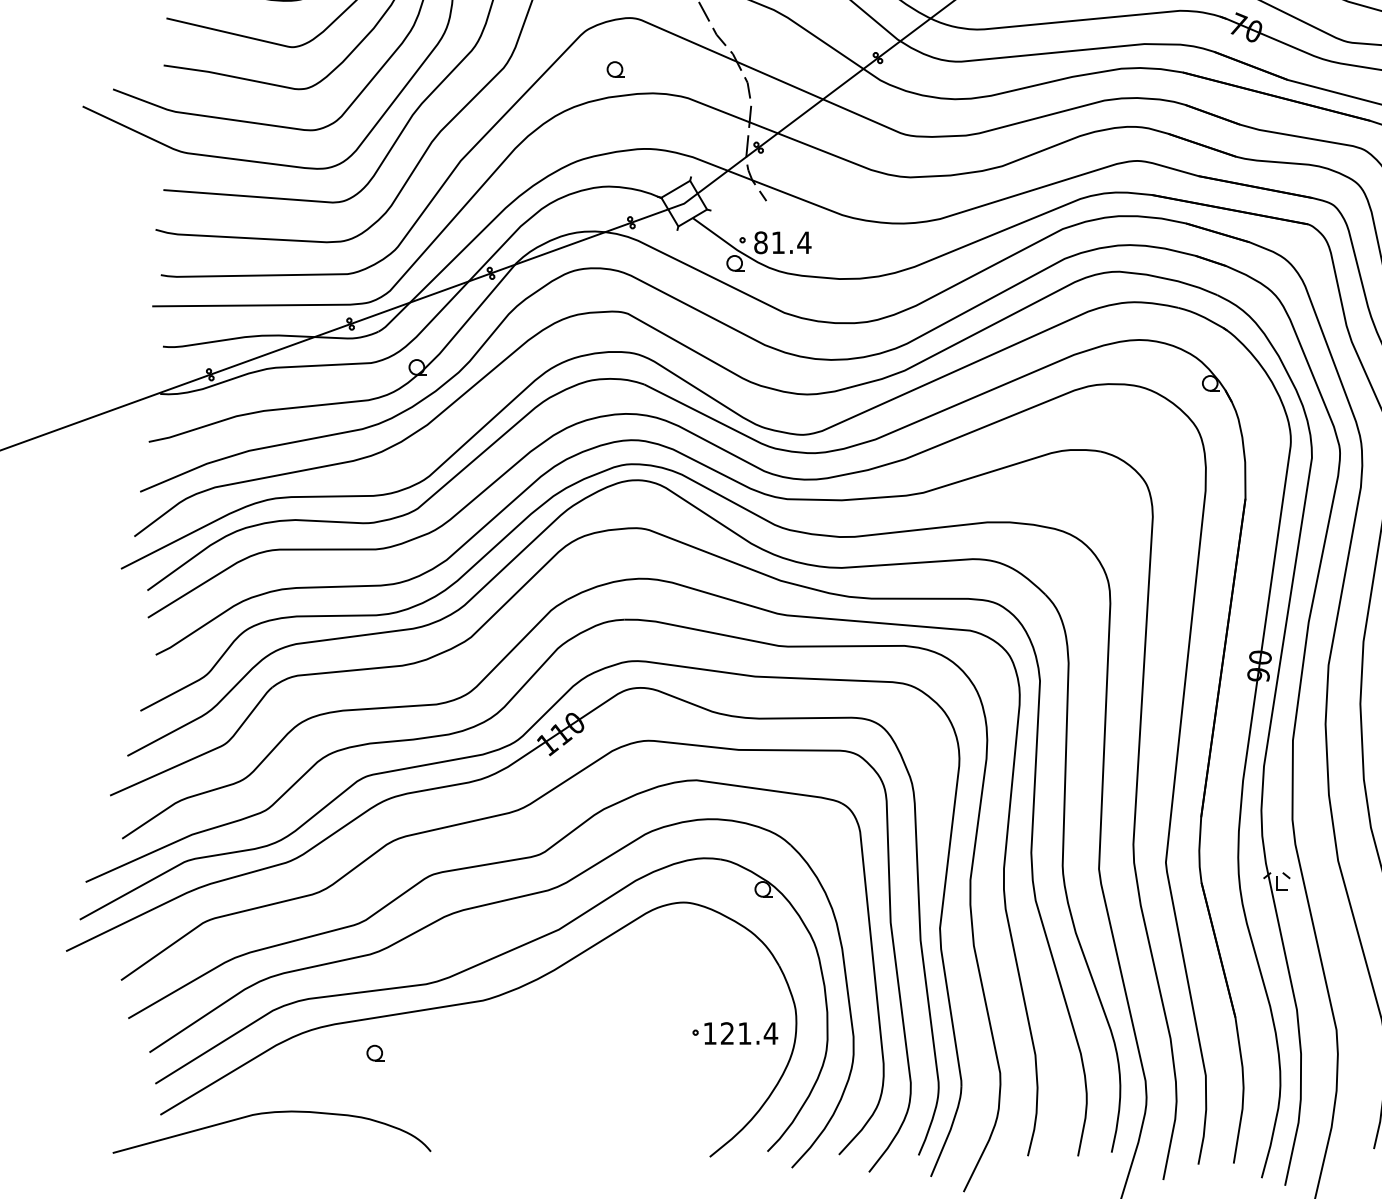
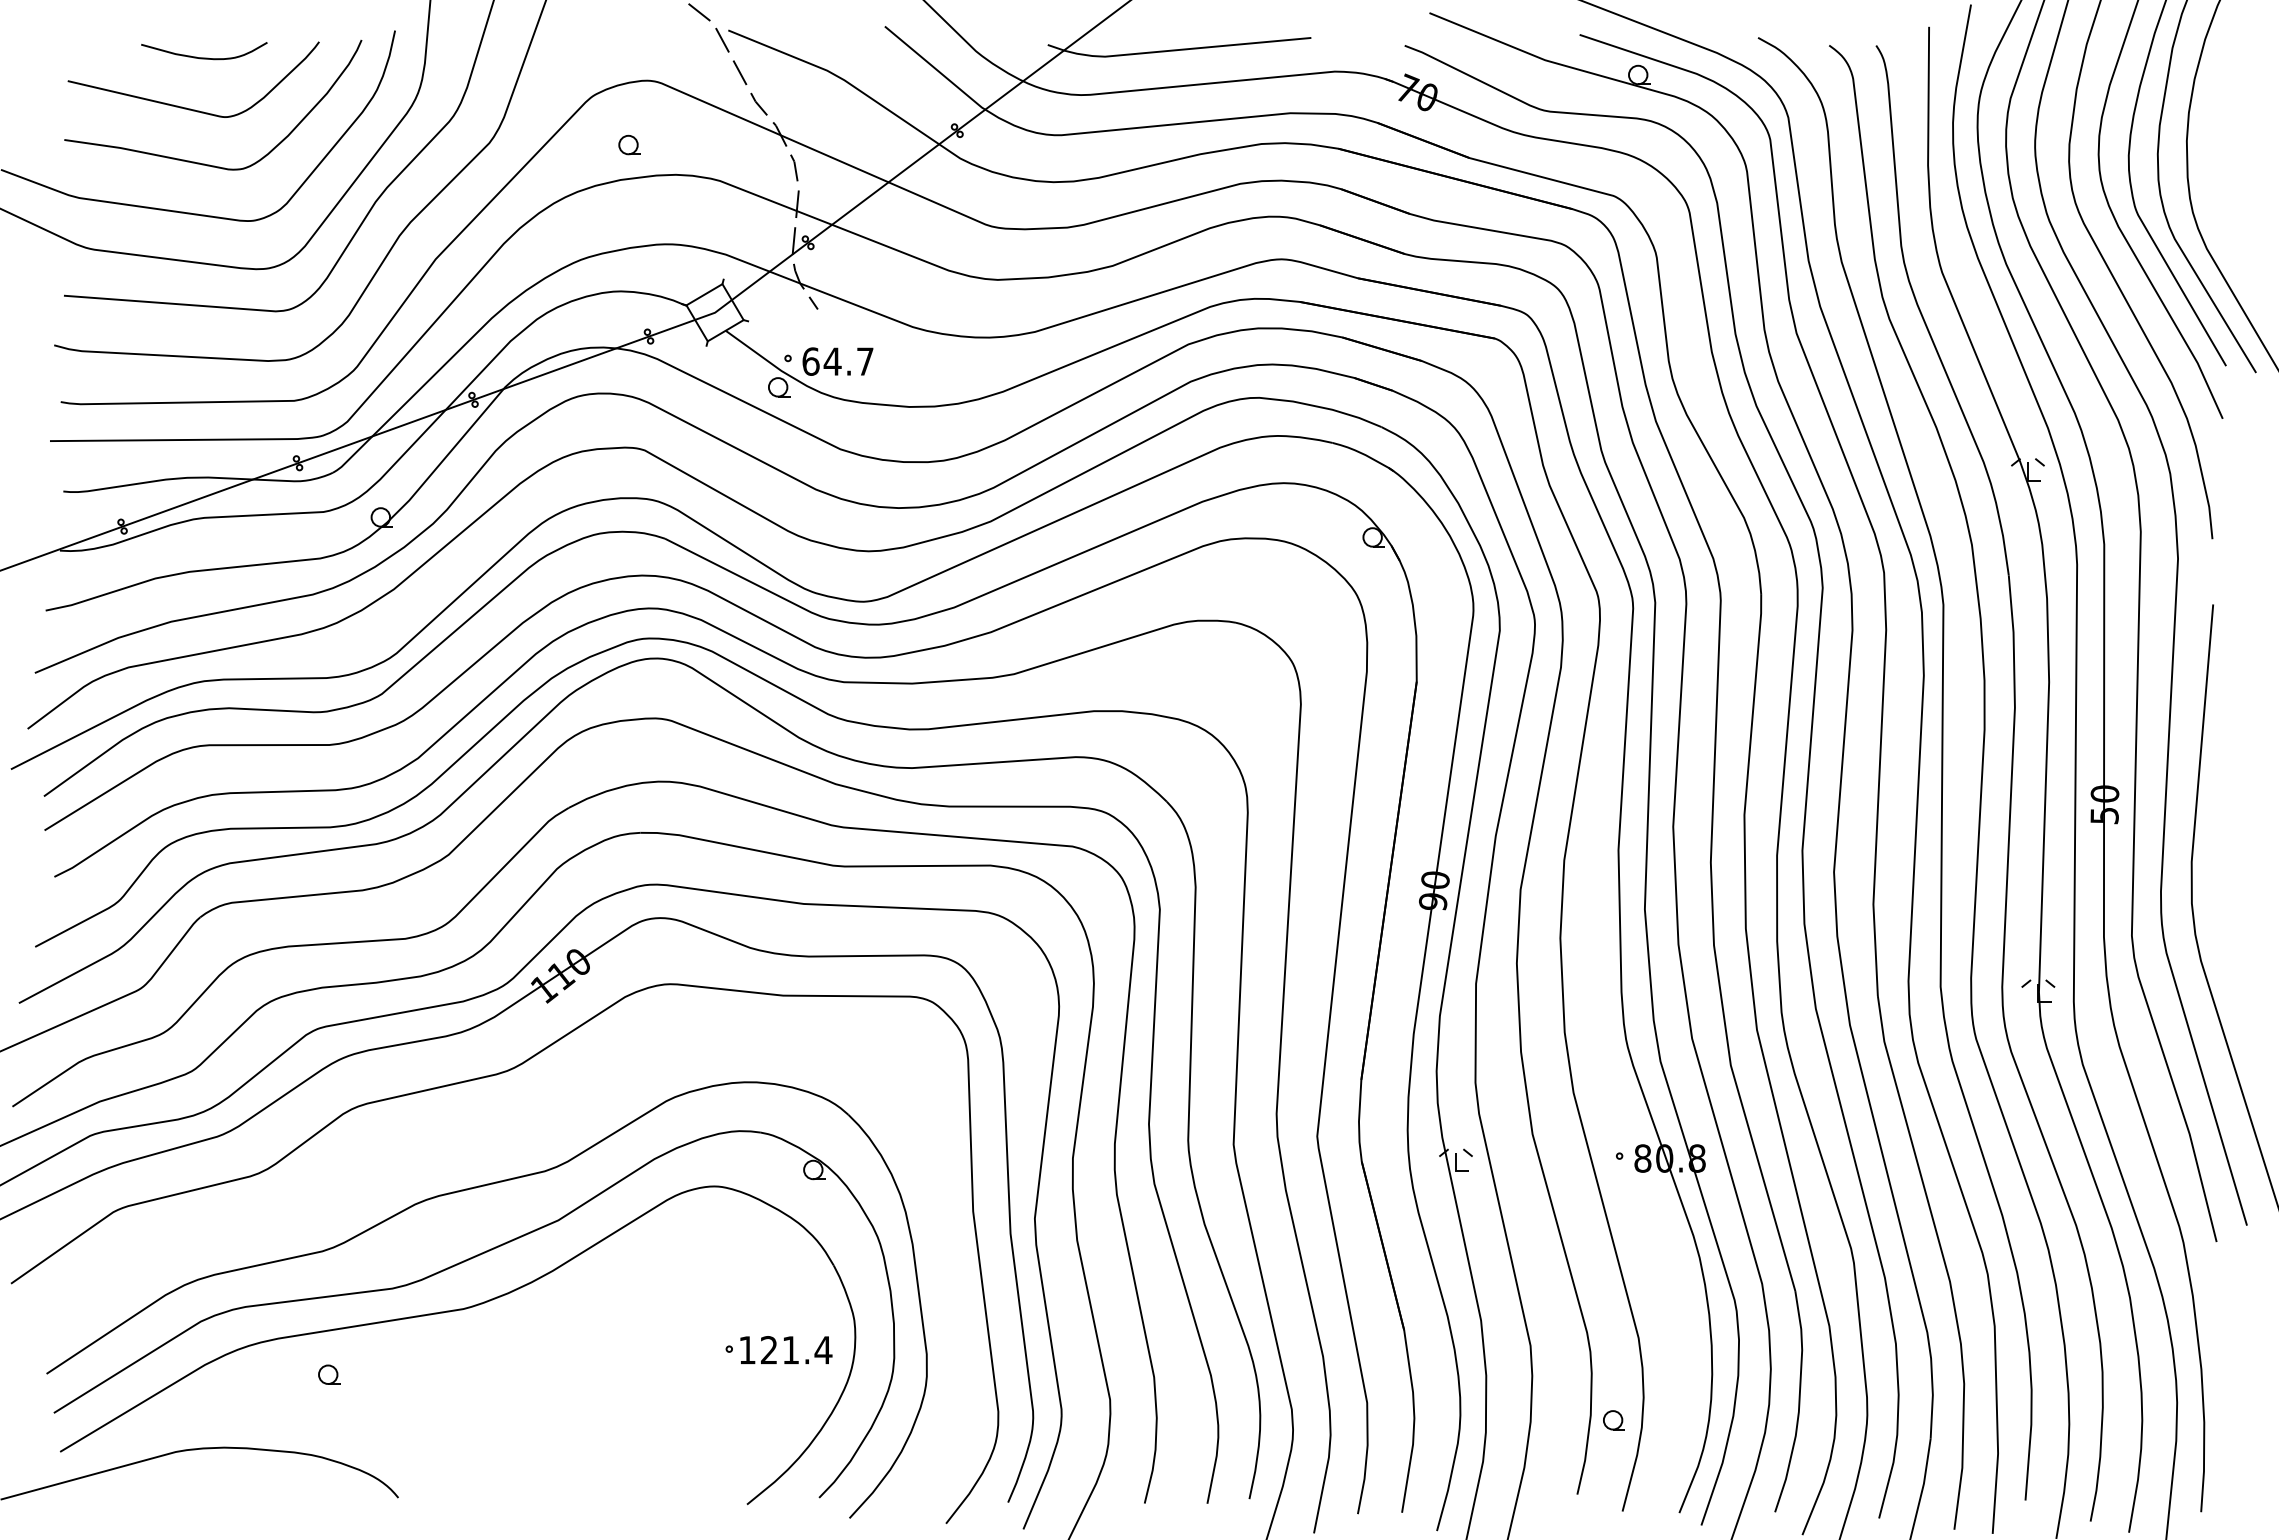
text: (782, 242) -> (838, 361), 81.4 -> 64.7
part: (486, 865) -> (467, 1140), removed

